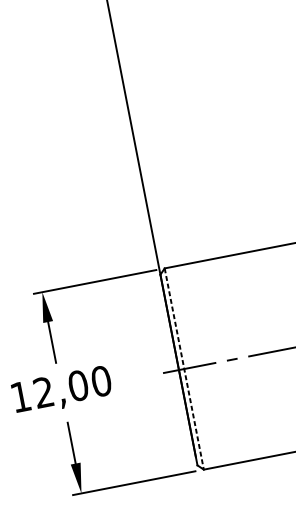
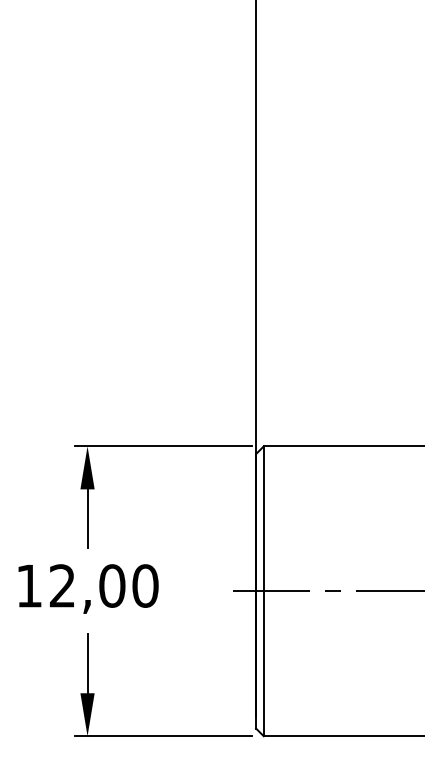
line: (184, 369) -> (263, 591), dashed -> solid

